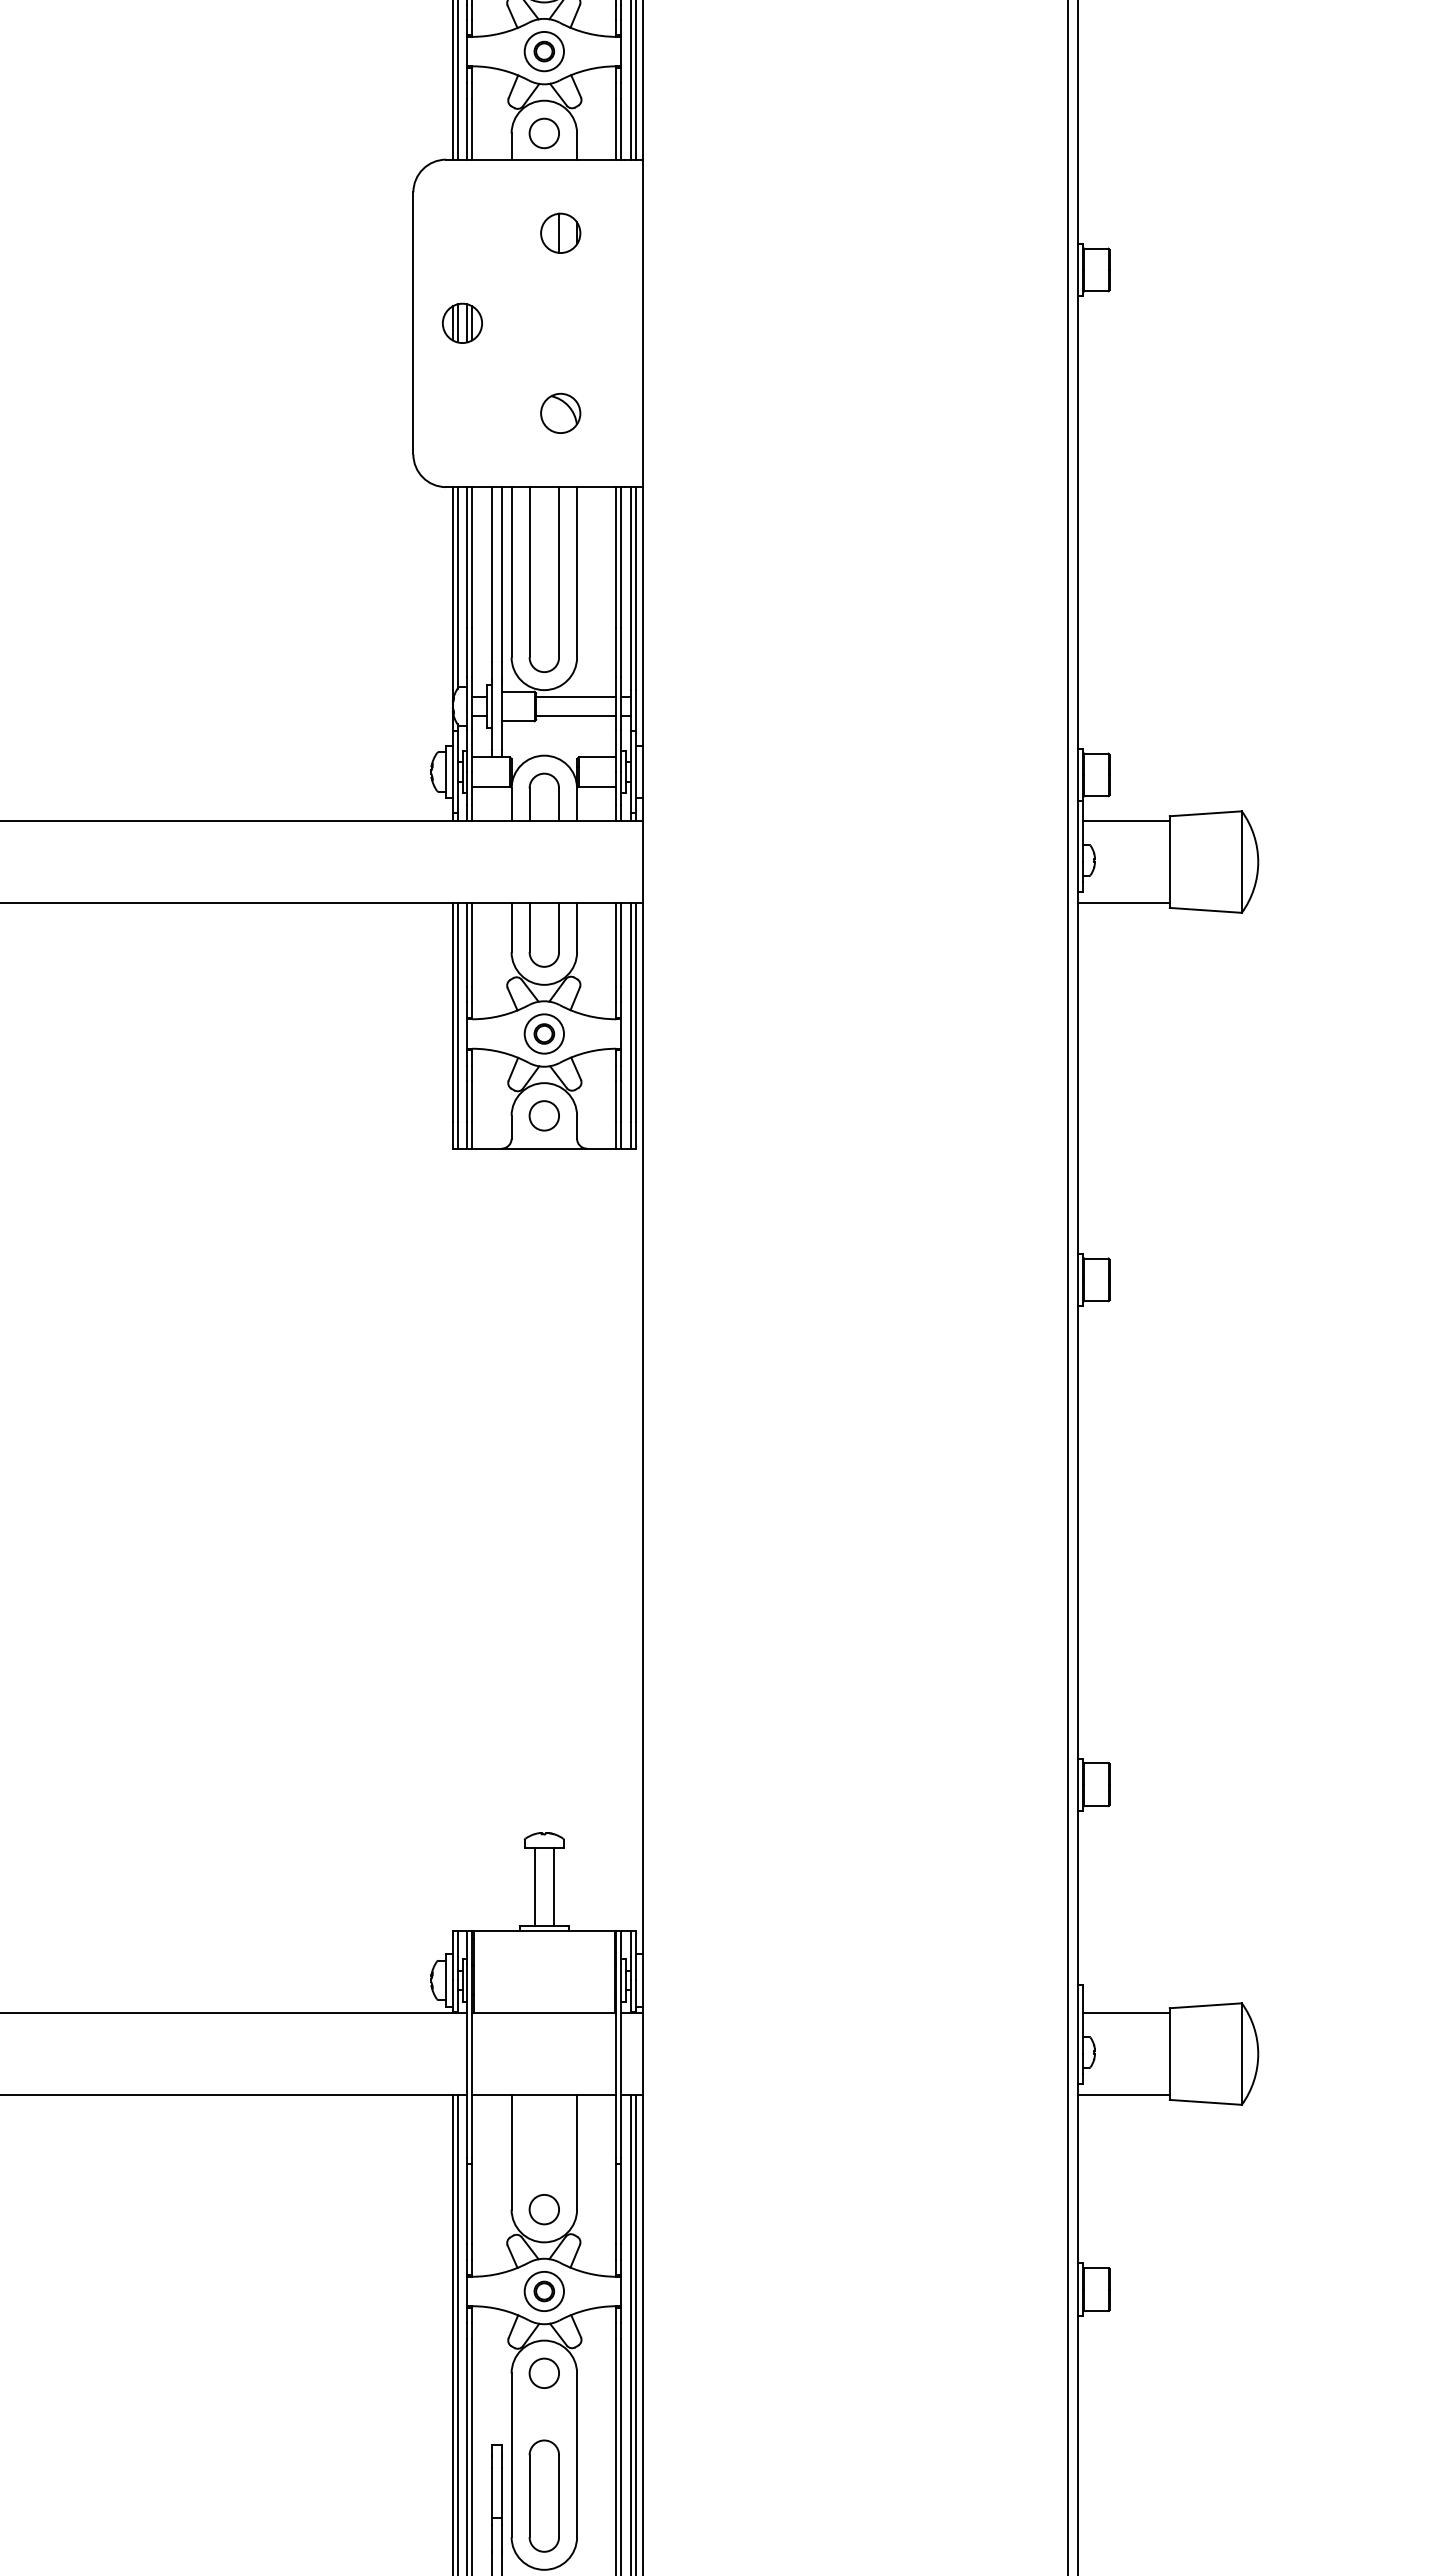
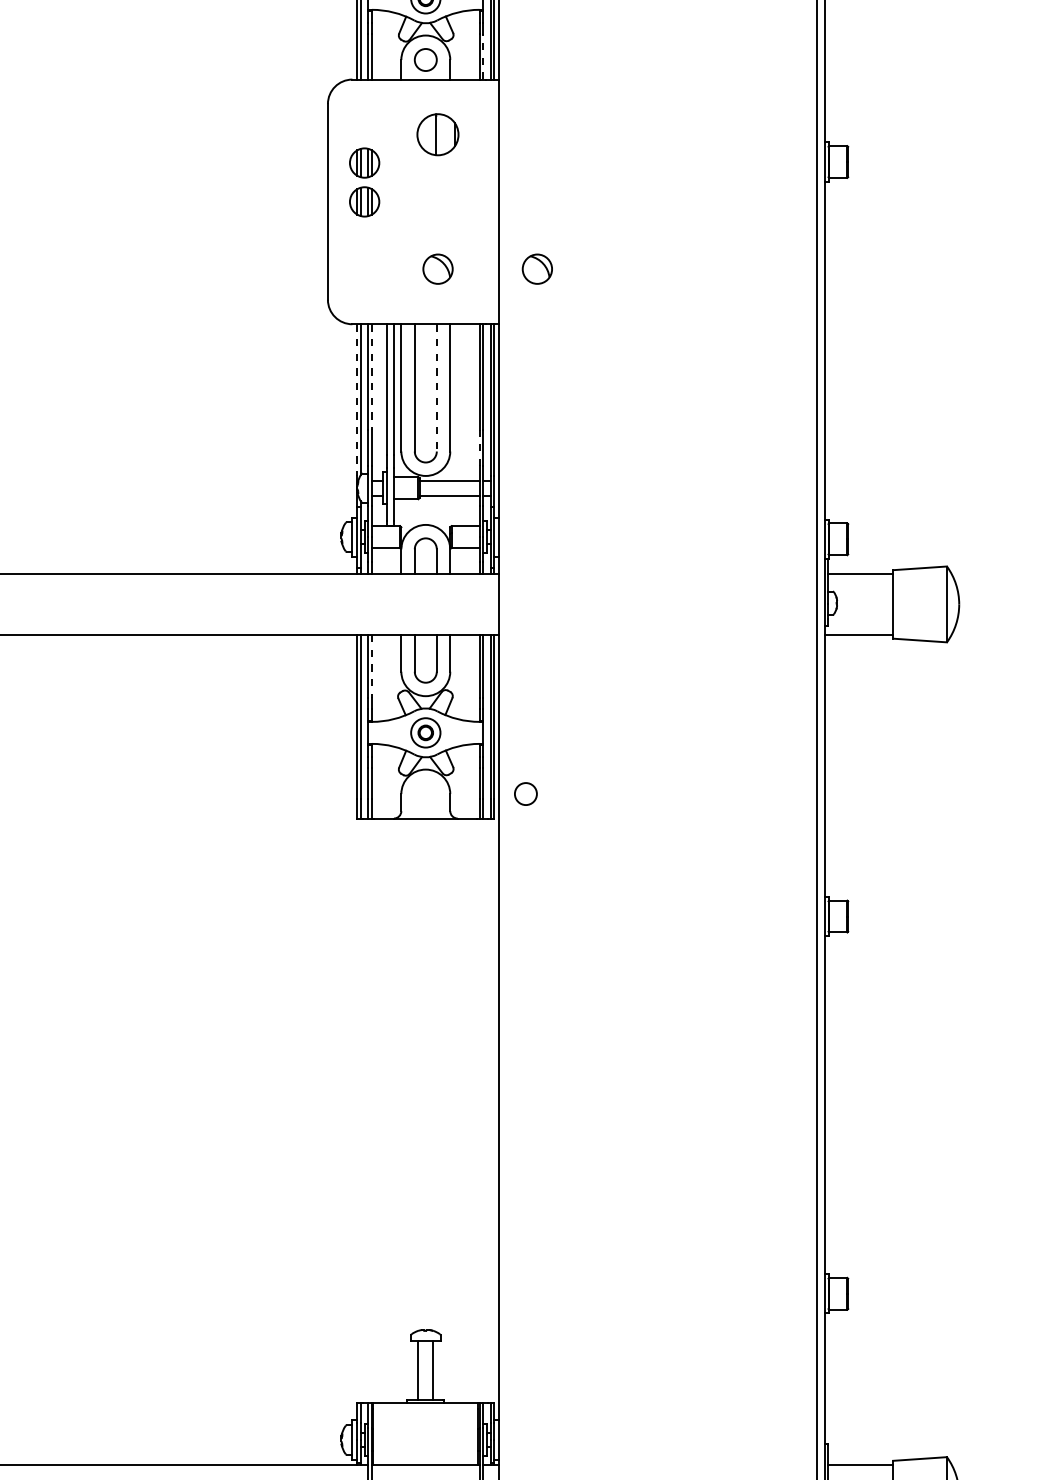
line: (621, 129) -> (483, 57), solid -> dashed
part: (560, 232) -> (437, 134), size x1.4
part: (462, 270) -> (364, 162), added
part: (693, 412) -> (537, 268), added
line: (472, 557) -> (372, 376), solid -> dashed
line: (559, 572) -> (437, 388), solid -> dashed
line: (452, 588) -> (357, 400), solid -> dashed
line: (616, 652) -> (479, 447), solid -> dashed
line: (472, 945) -> (372, 666), solid -> dashed
circle: (543, 1115) -> (525, 793), moved

